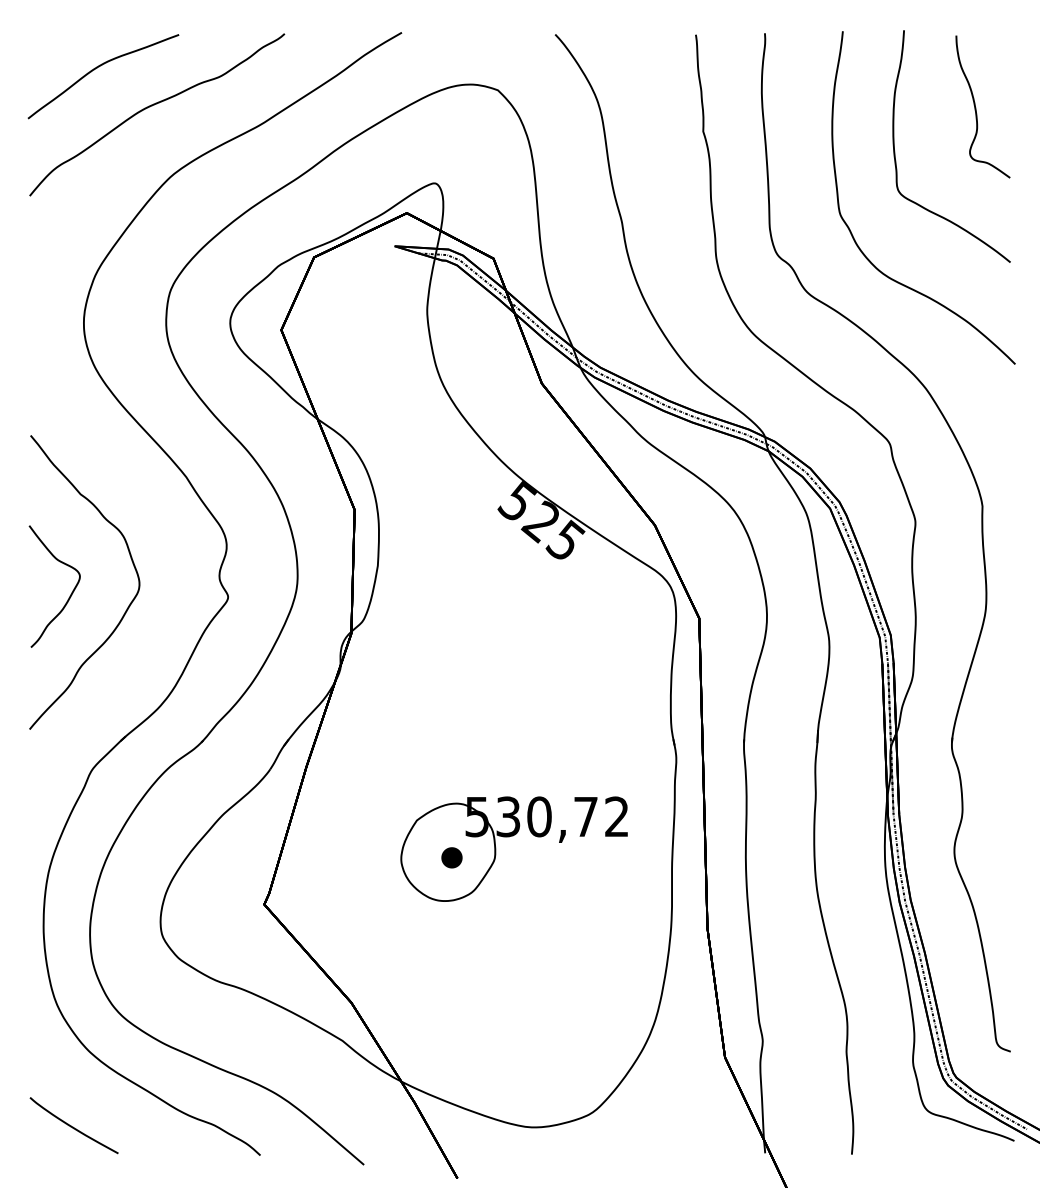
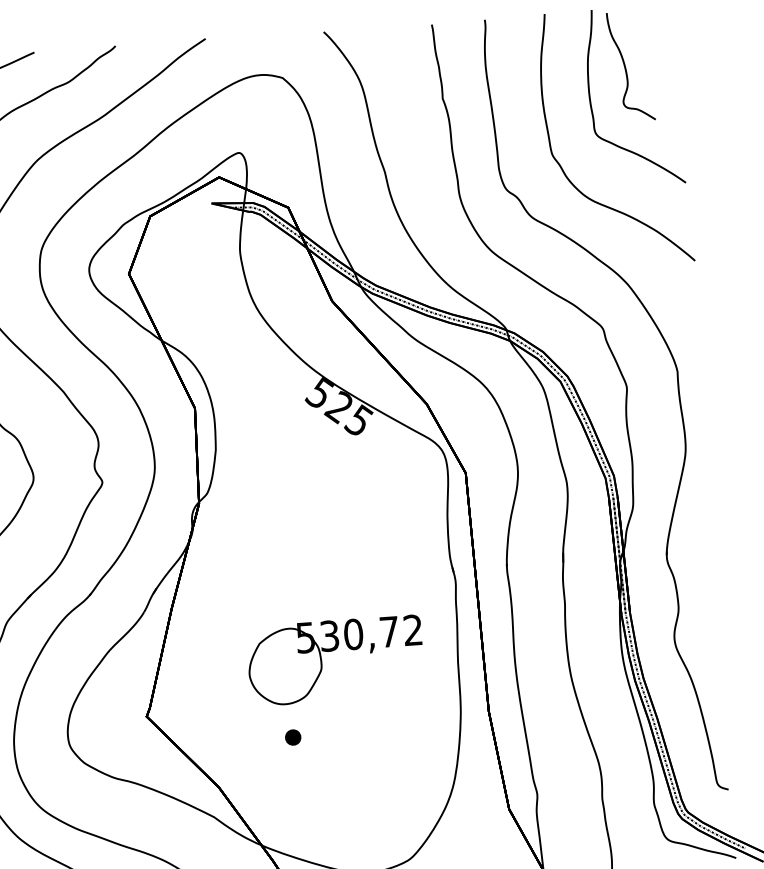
part: (976, 107) -> (626, 67), moved
part: (451, 857) -> (292, 737), moved

